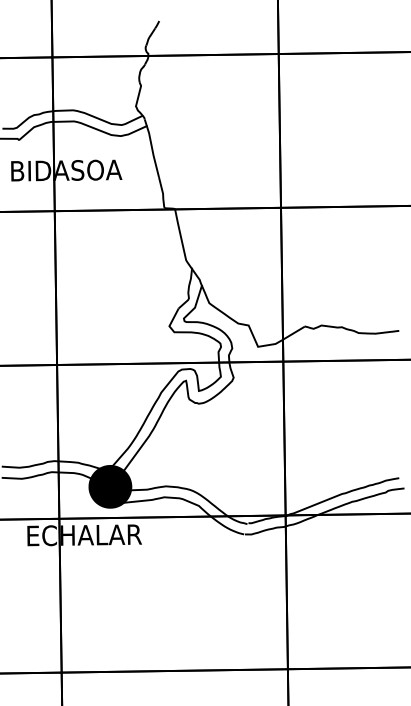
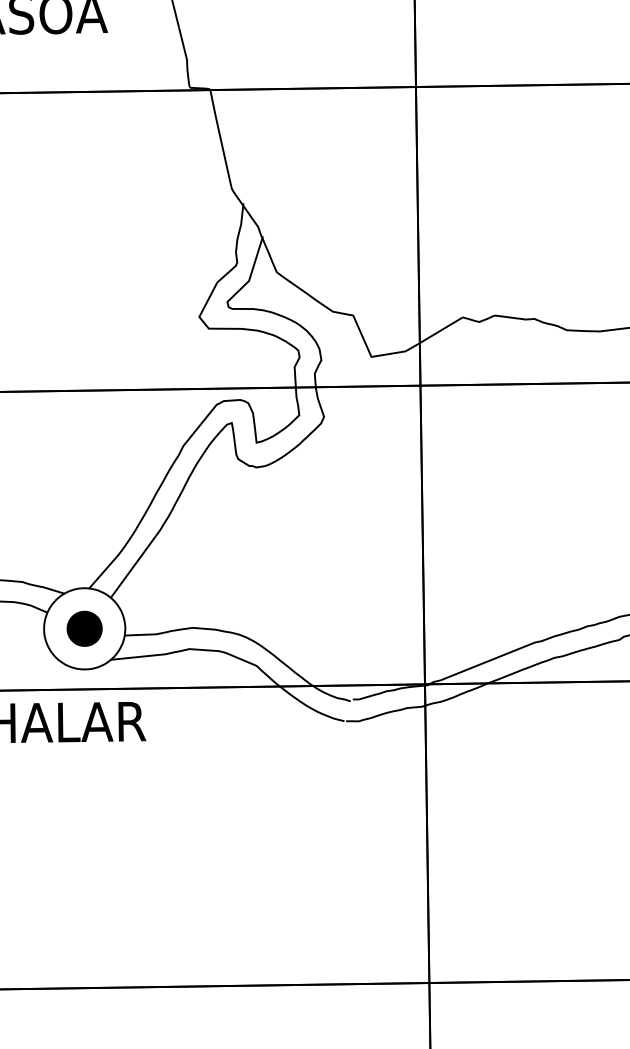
fill: (110, 486) -> (84, 628), removed

